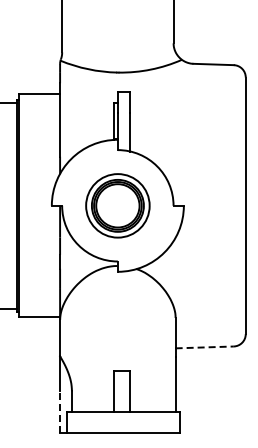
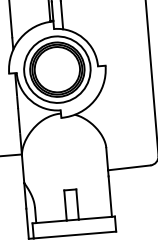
part: (117, 205) -> (57, 69), size x1.43
line: (205, 347) -> (129, 167), dashed -> solid
line: (60, 412) -> (27, 224), dashed -> solid

